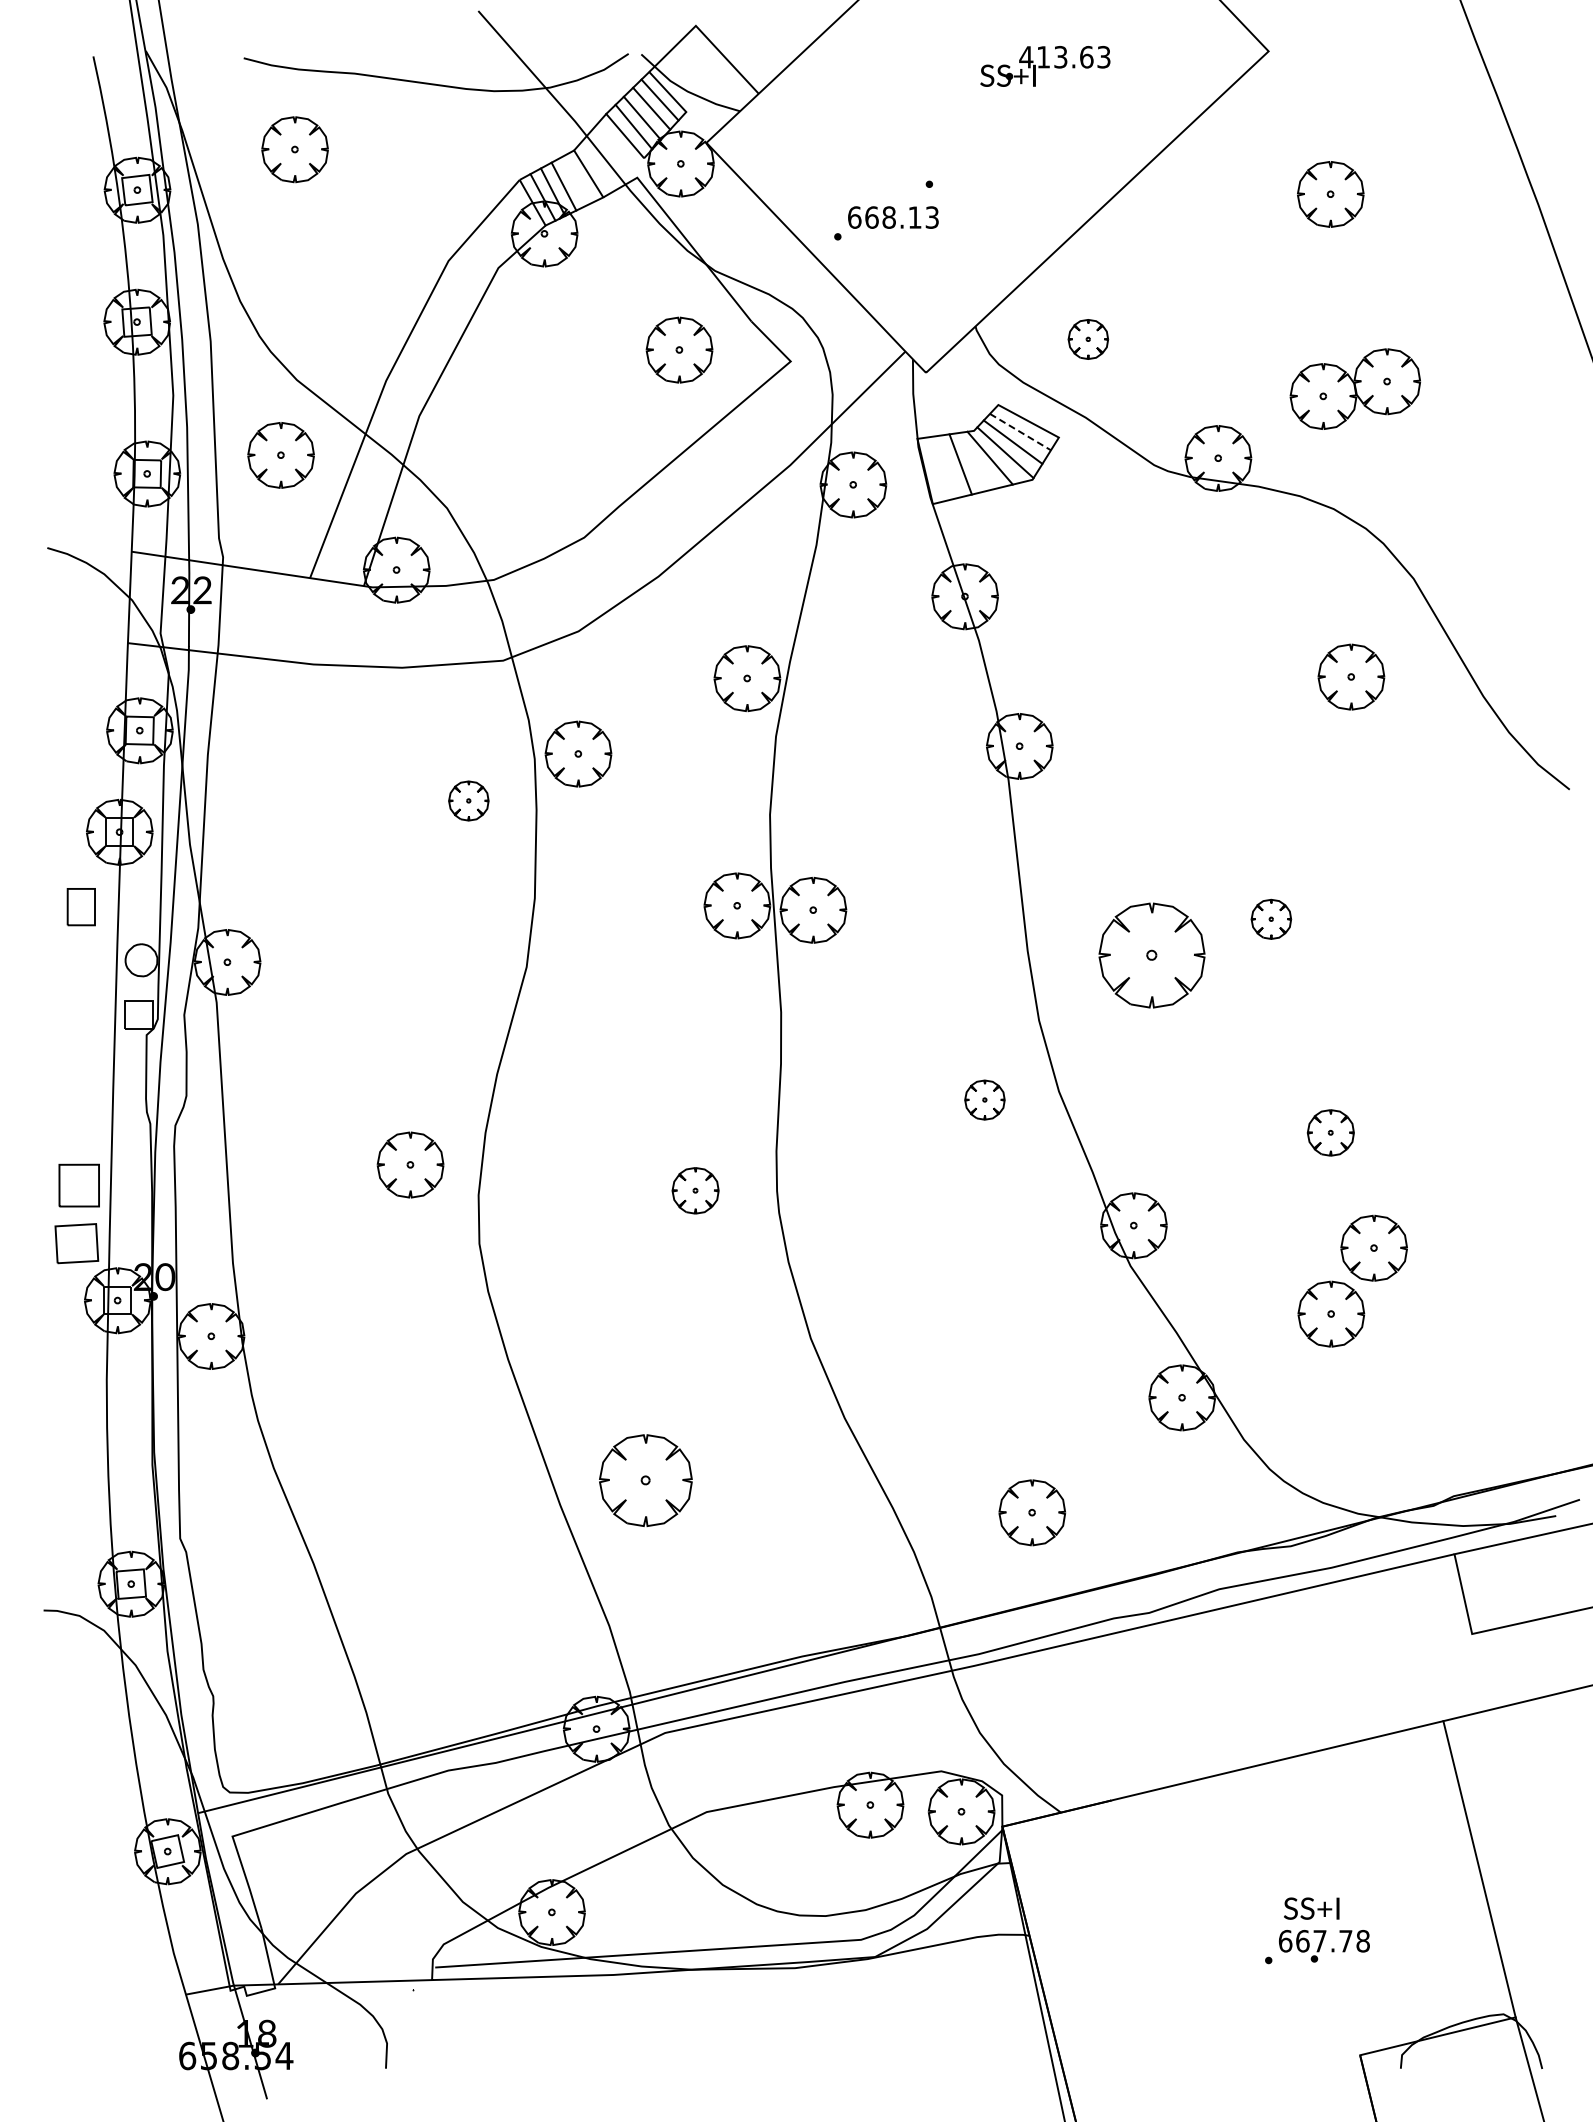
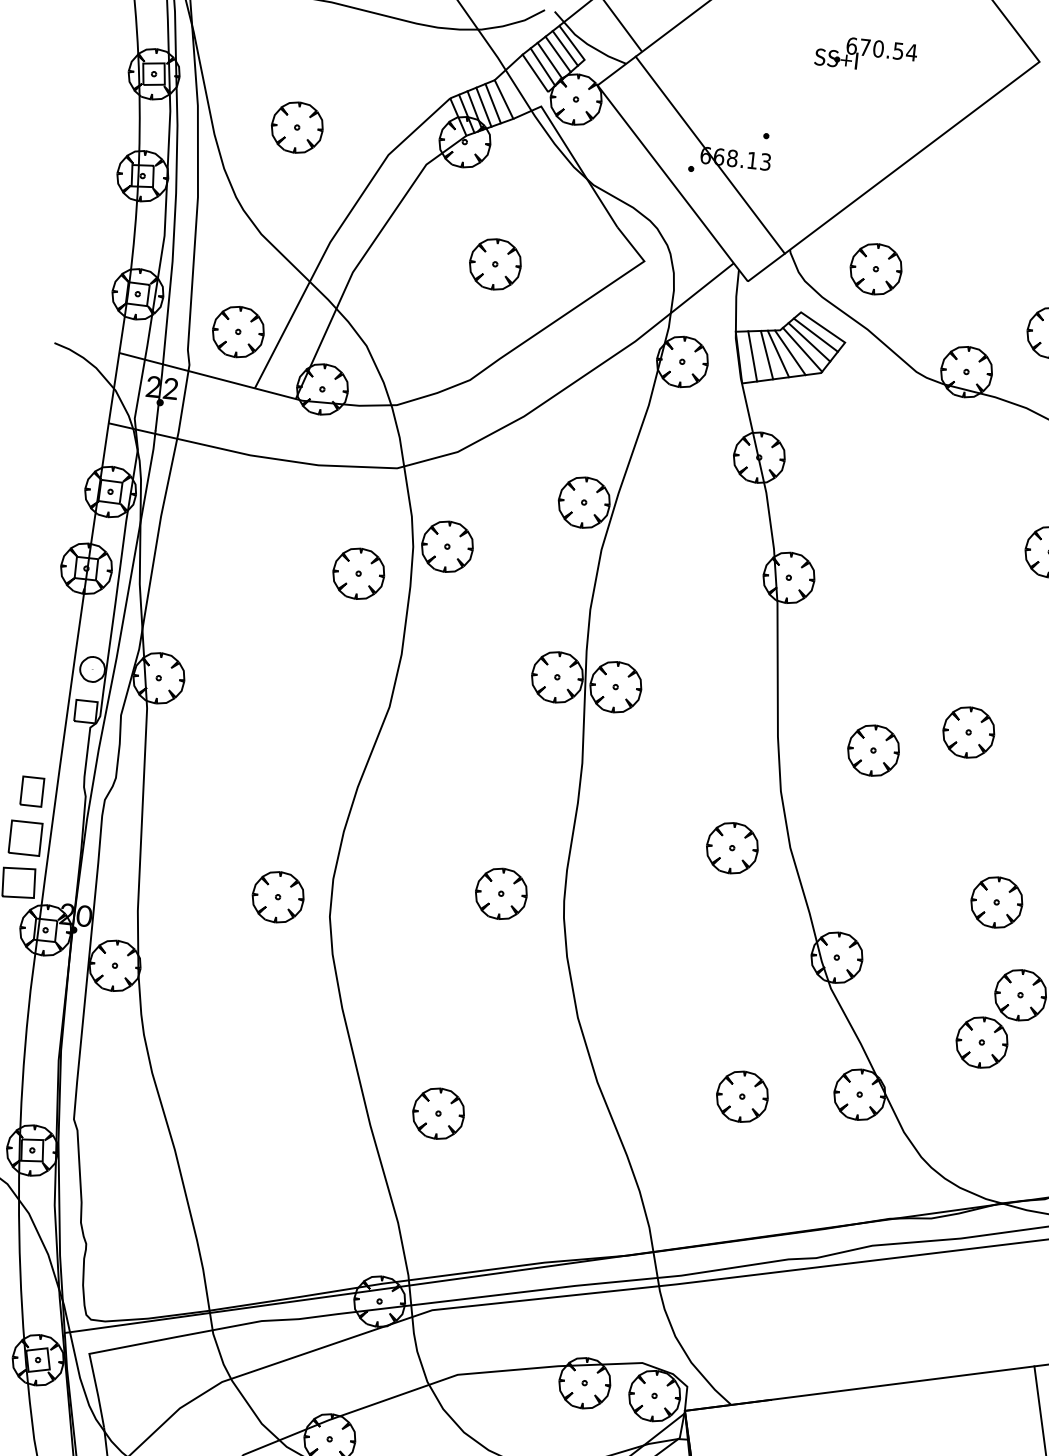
text: (1065, 56) -> (882, 48), 413.63 -> 670.54
part: (294, 149) -> (296, 127), moved
line: (575, 180) -> (493, 103), added
line: (860, 216) -> (710, 155), added
part: (1088, 339) -> (876, 269), size x1.67
part: (679, 349) -> (495, 263), moved
line: (1020, 432) -> (815, 335), dashed -> solid
part: (280, 455) -> (237, 332), moved
line: (975, 461) -> (778, 354), added
line: (942, 467) -> (752, 355), added
part: (468, 800) -> (358, 573), size x1.67
part: (80, 907) -> (31, 791), moved
part: (1271, 919) -> (968, 732), size x1.67
part: (1151, 955) -> (873, 750), size x0.62
part: (984, 1099) -> (732, 847), size x1.67
part: (1330, 1132) -> (996, 902), size x1.43
part: (410, 1164) -> (278, 896), moved
part: (695, 1190) -> (501, 893), size x1.43
part: (645, 1480) -> (438, 1113), size x0.71
part: (1032, 1512) -> (742, 1096), moved

